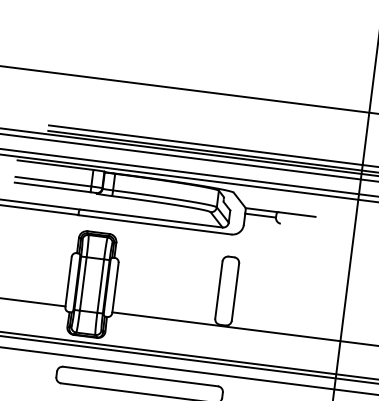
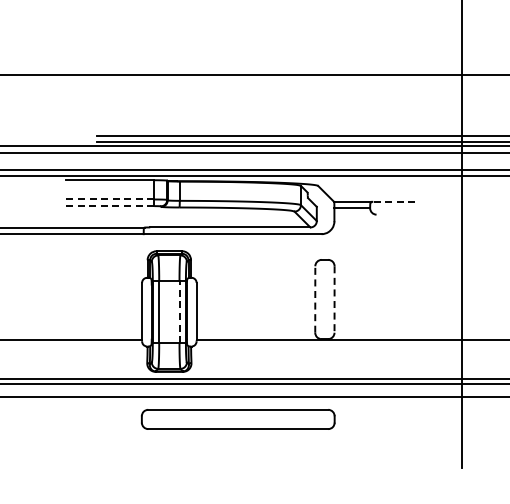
line: (52, 181) -> (109, 199), solid -> dashed
line: (52, 187) -> (110, 206), solid -> dashed
line: (296, 214) -> (393, 201), solid -> dashed
line: (100, 285) -> (179, 311), solid -> dashed
line: (219, 290) -> (315, 299), solid -> dashed
line: (235, 292) -> (334, 300), solid -> dashed

